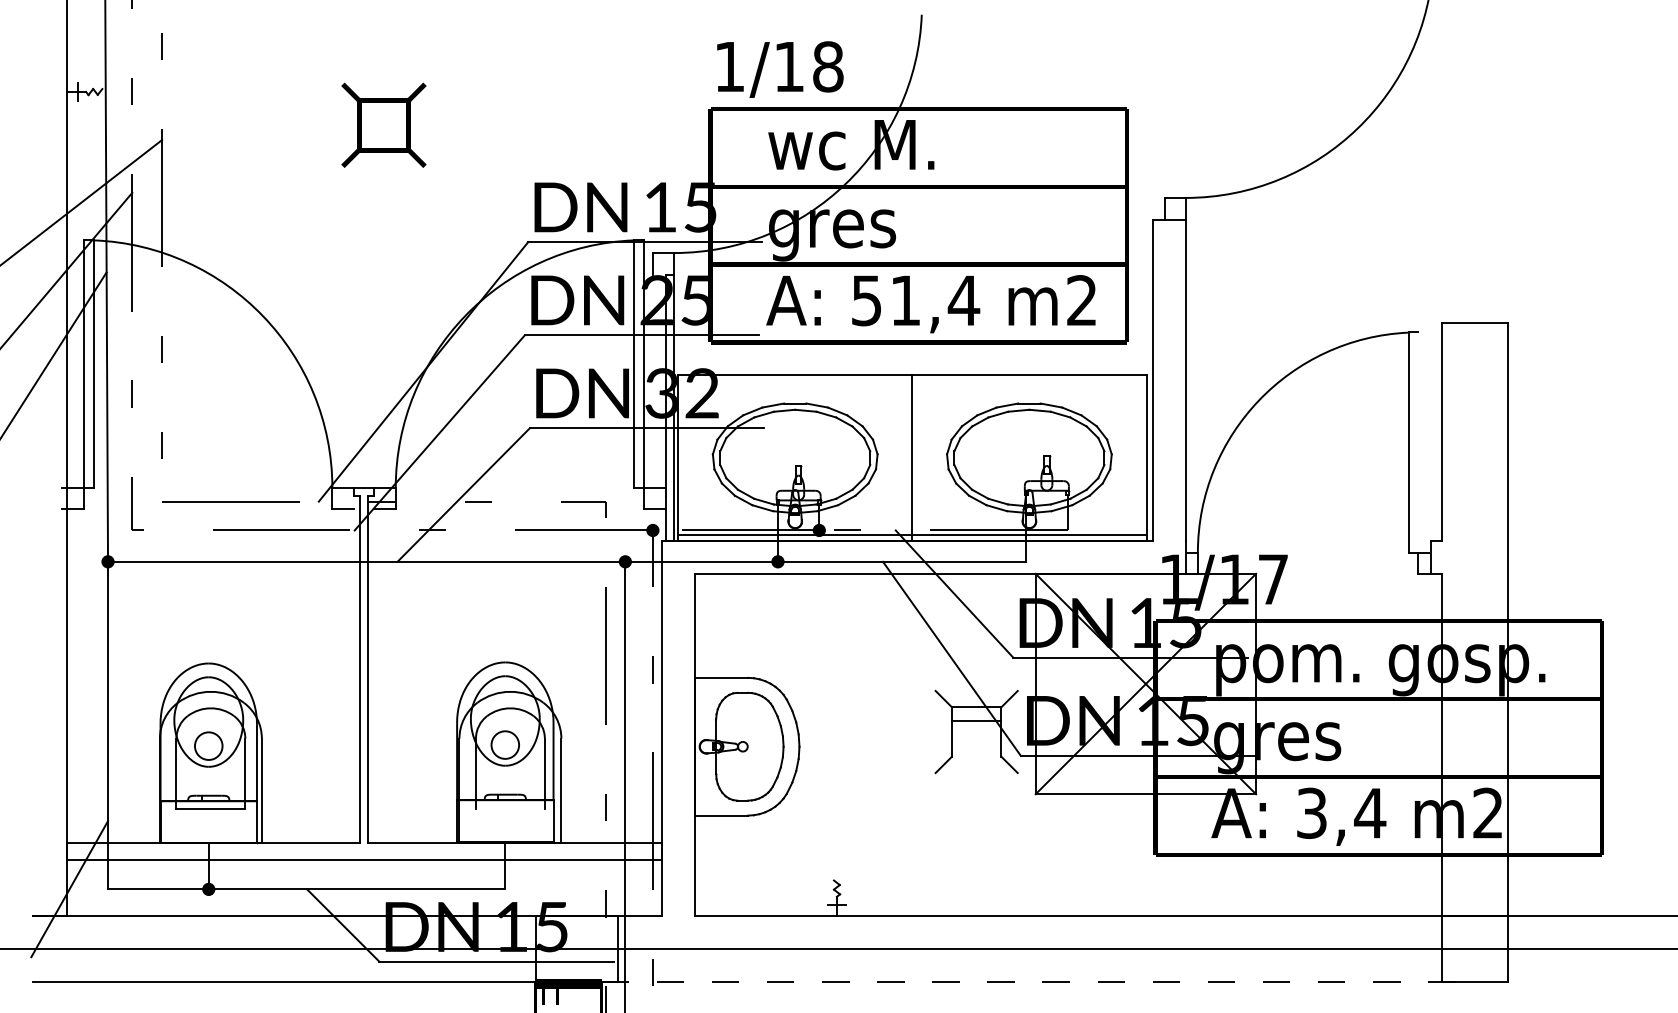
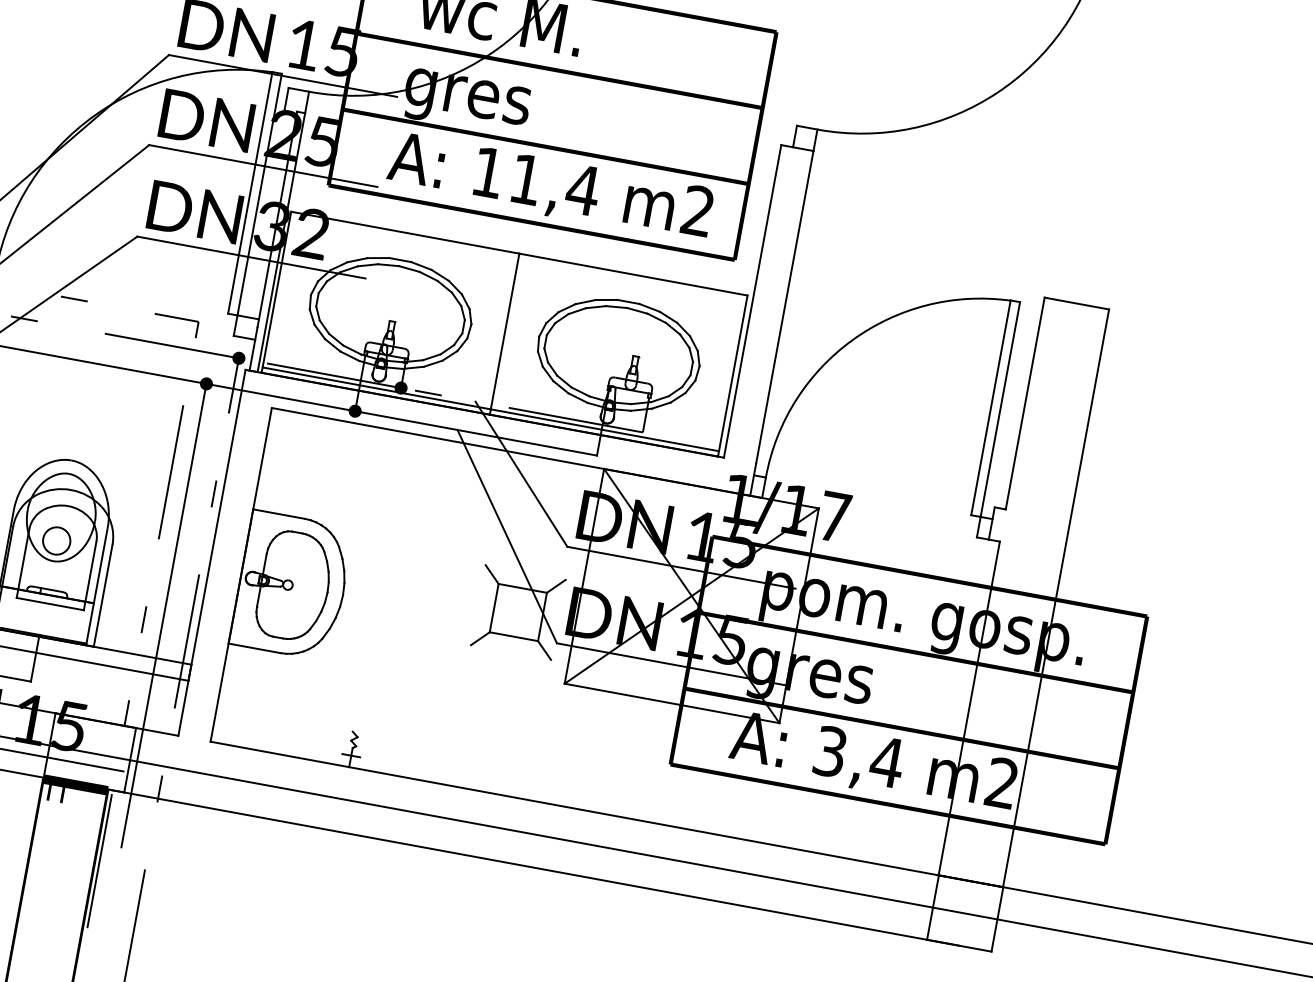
text: (866, 300) -> (488, 172), 51,4 -> 11,4
line: (1418, 442) -> (1000, 409), added
line: (976, 720) -> (513, 636), moved
line: (509, 808) -> (49, 603), added
line: (1038, 982) -> (533, 867), dashed -> solid

